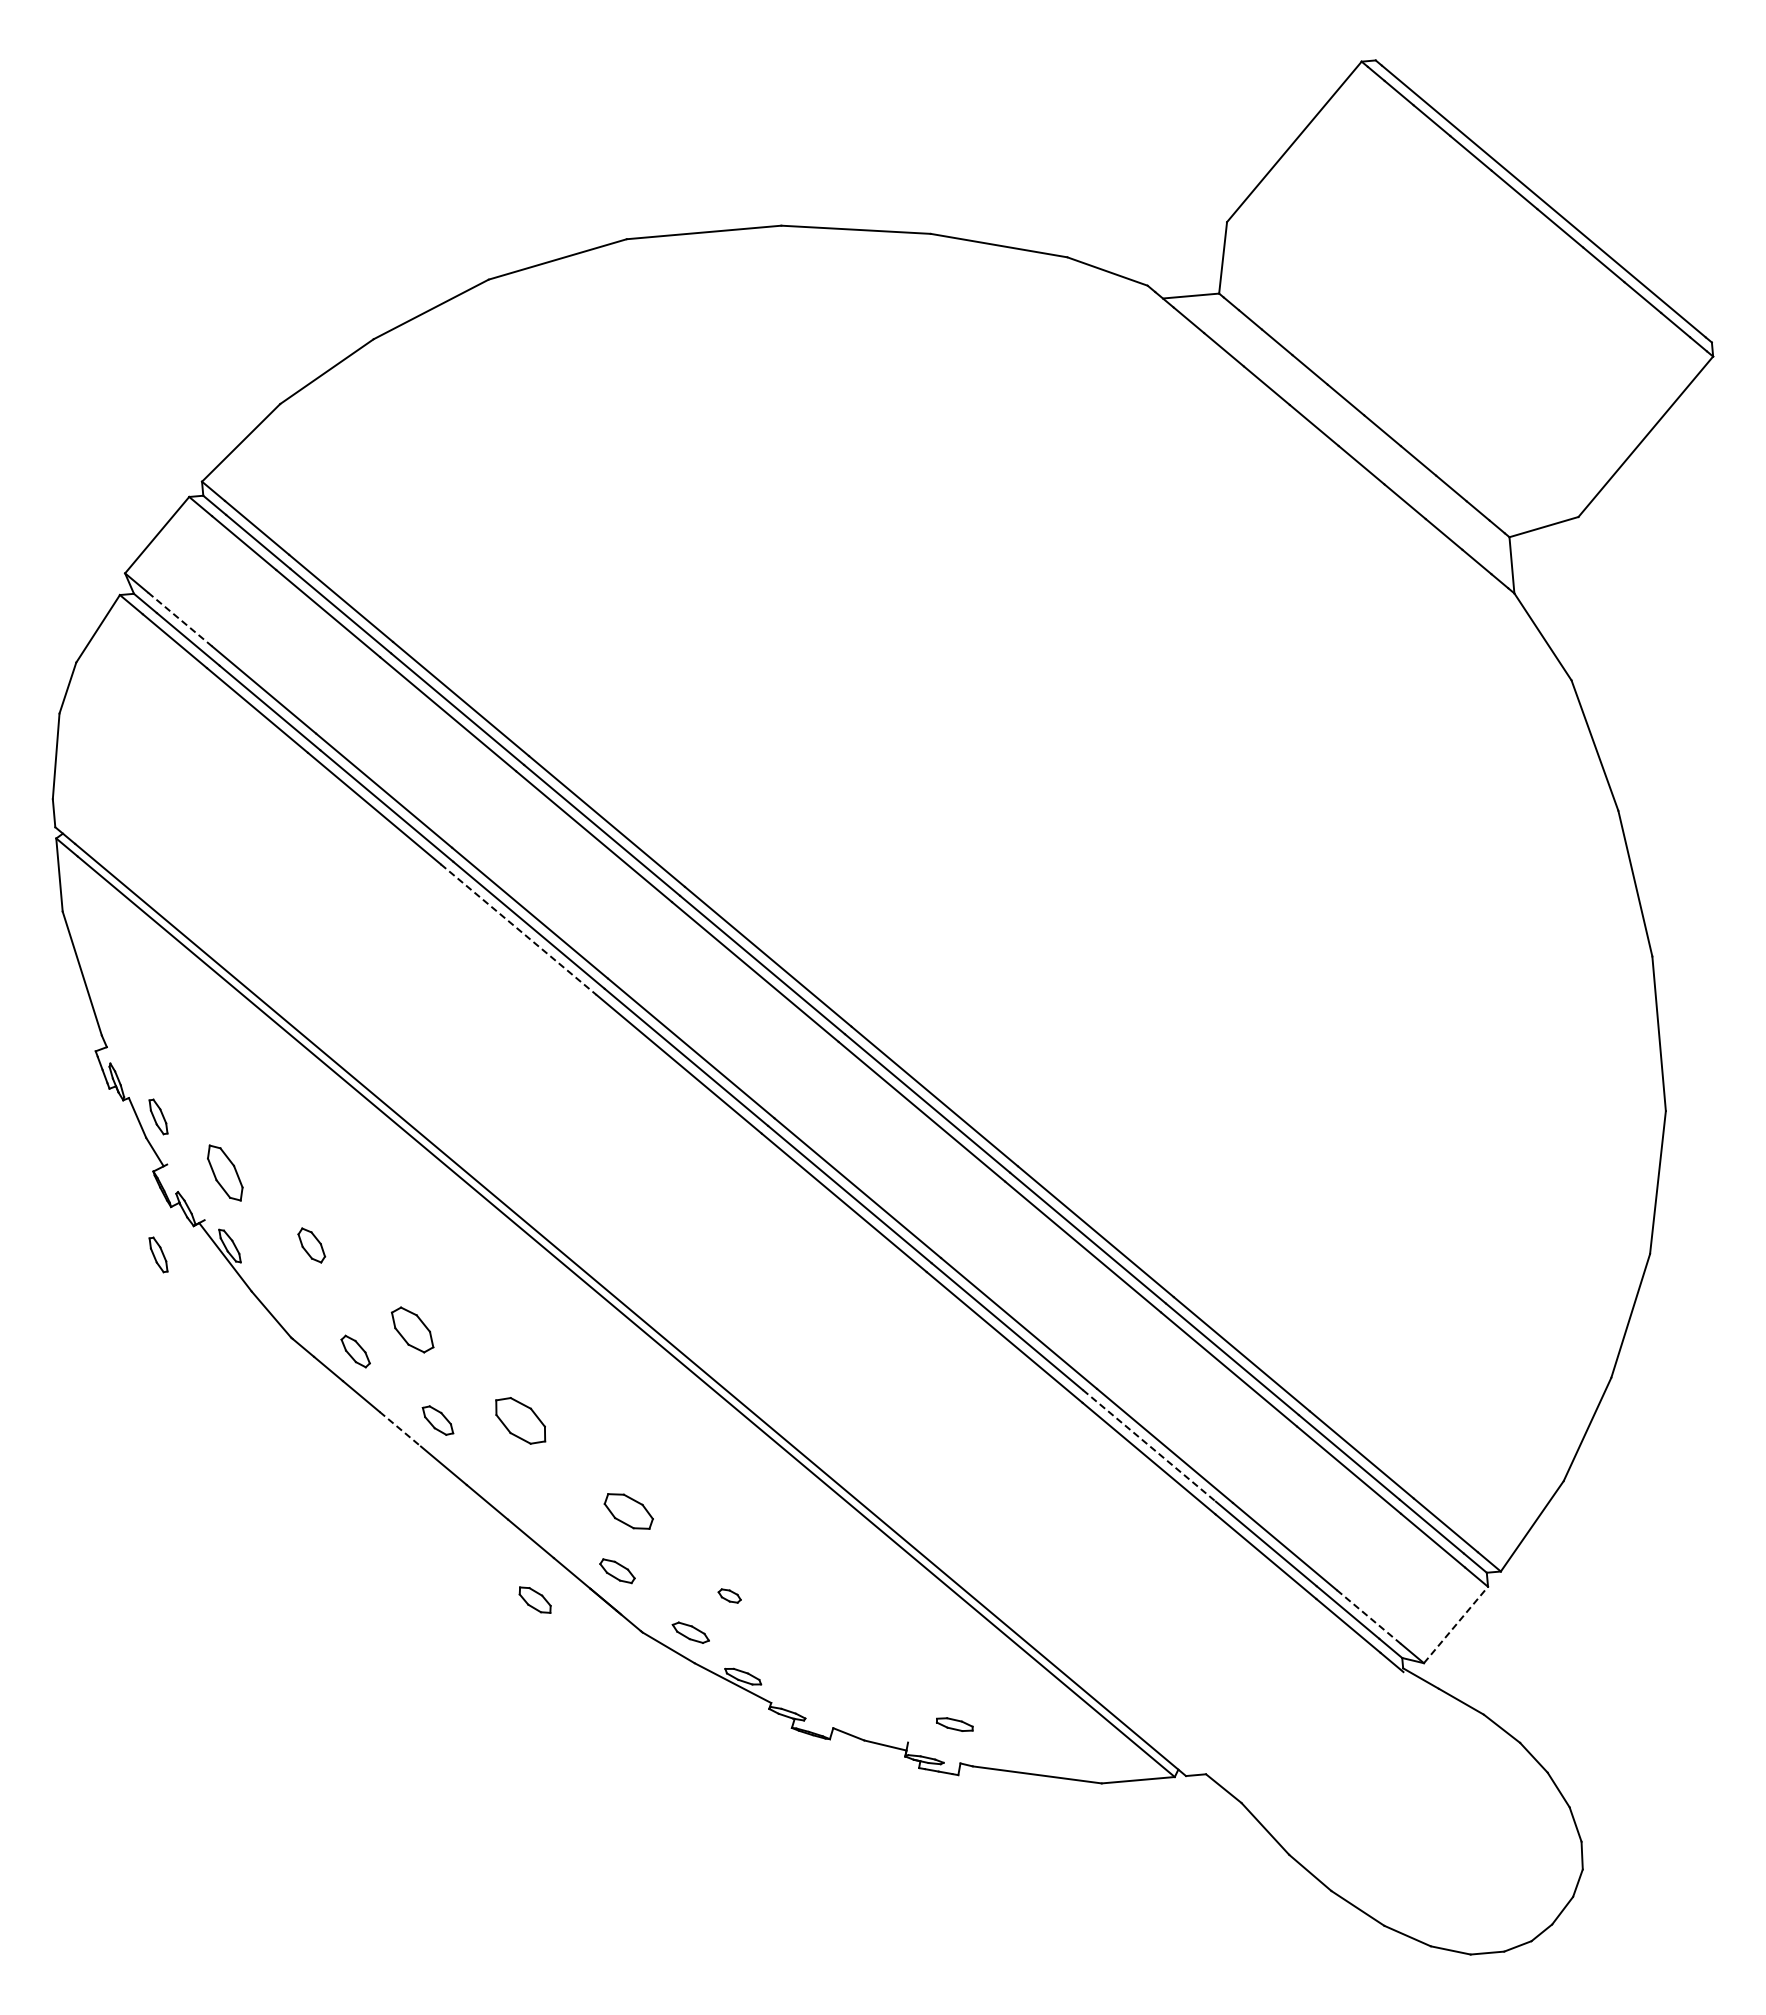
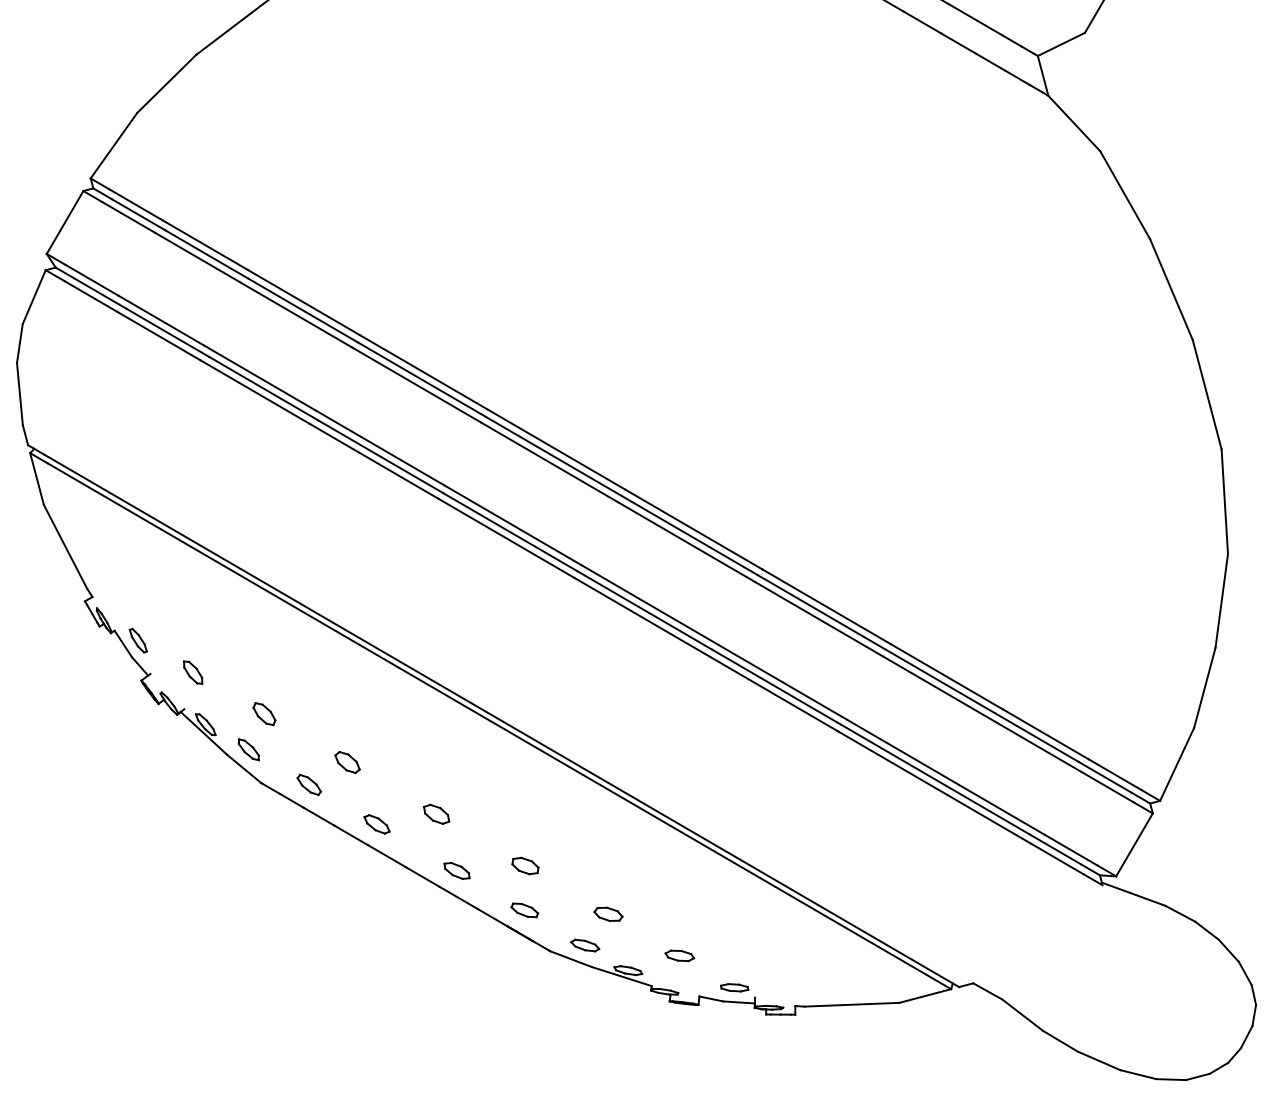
line: (180, 619) -> (92, 280), dashed -> solid
line: (518, 929) -> (373, 461), dashed -> solid
part: (224, 1172) -> (192, 672), size x0.62
part: (158, 1254) -> (155, 739), removed
part: (282, 1289) -> (248, 749), added
part: (412, 1330) -> (347, 762), size x0.71
part: (520, 1420) -> (436, 814), size x0.62
line: (400, 1429) -> (351, 835), dashed -> solid
line: (1149, 1445) -> (891, 753), dashed -> solid
part: (628, 1511) -> (525, 866), size x0.71
part: (729, 1595) -> (608, 913), size x1.67
part: (534, 1599) -> (456, 870), moved
line: (1368, 1617) -> (1070, 850), dashed -> solid
line: (1455, 1625) -> (1134, 845), dashed -> solid
part: (815, 1668) -> (679, 955), added
part: (954, 1724) -> (734, 987), moved

